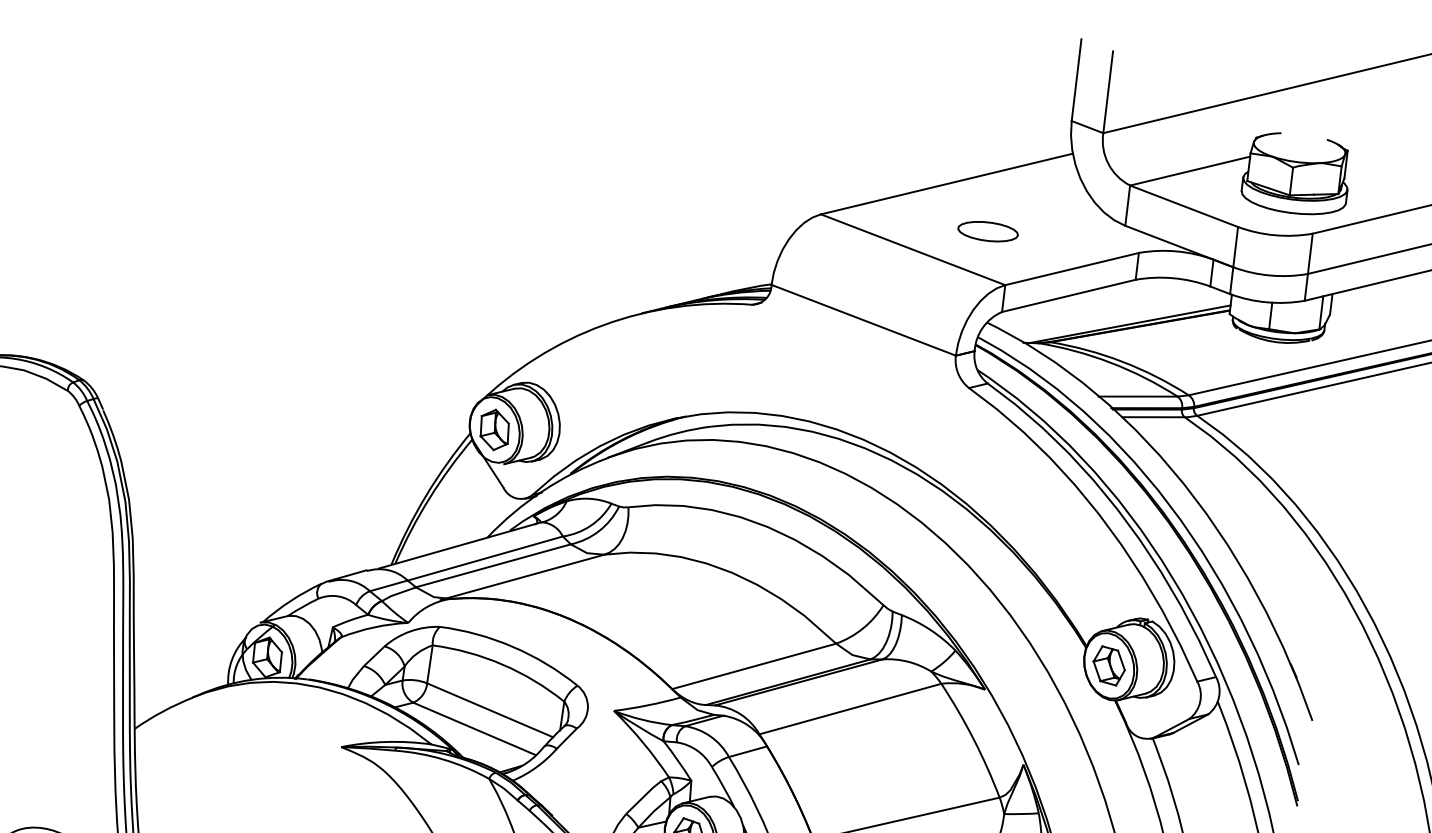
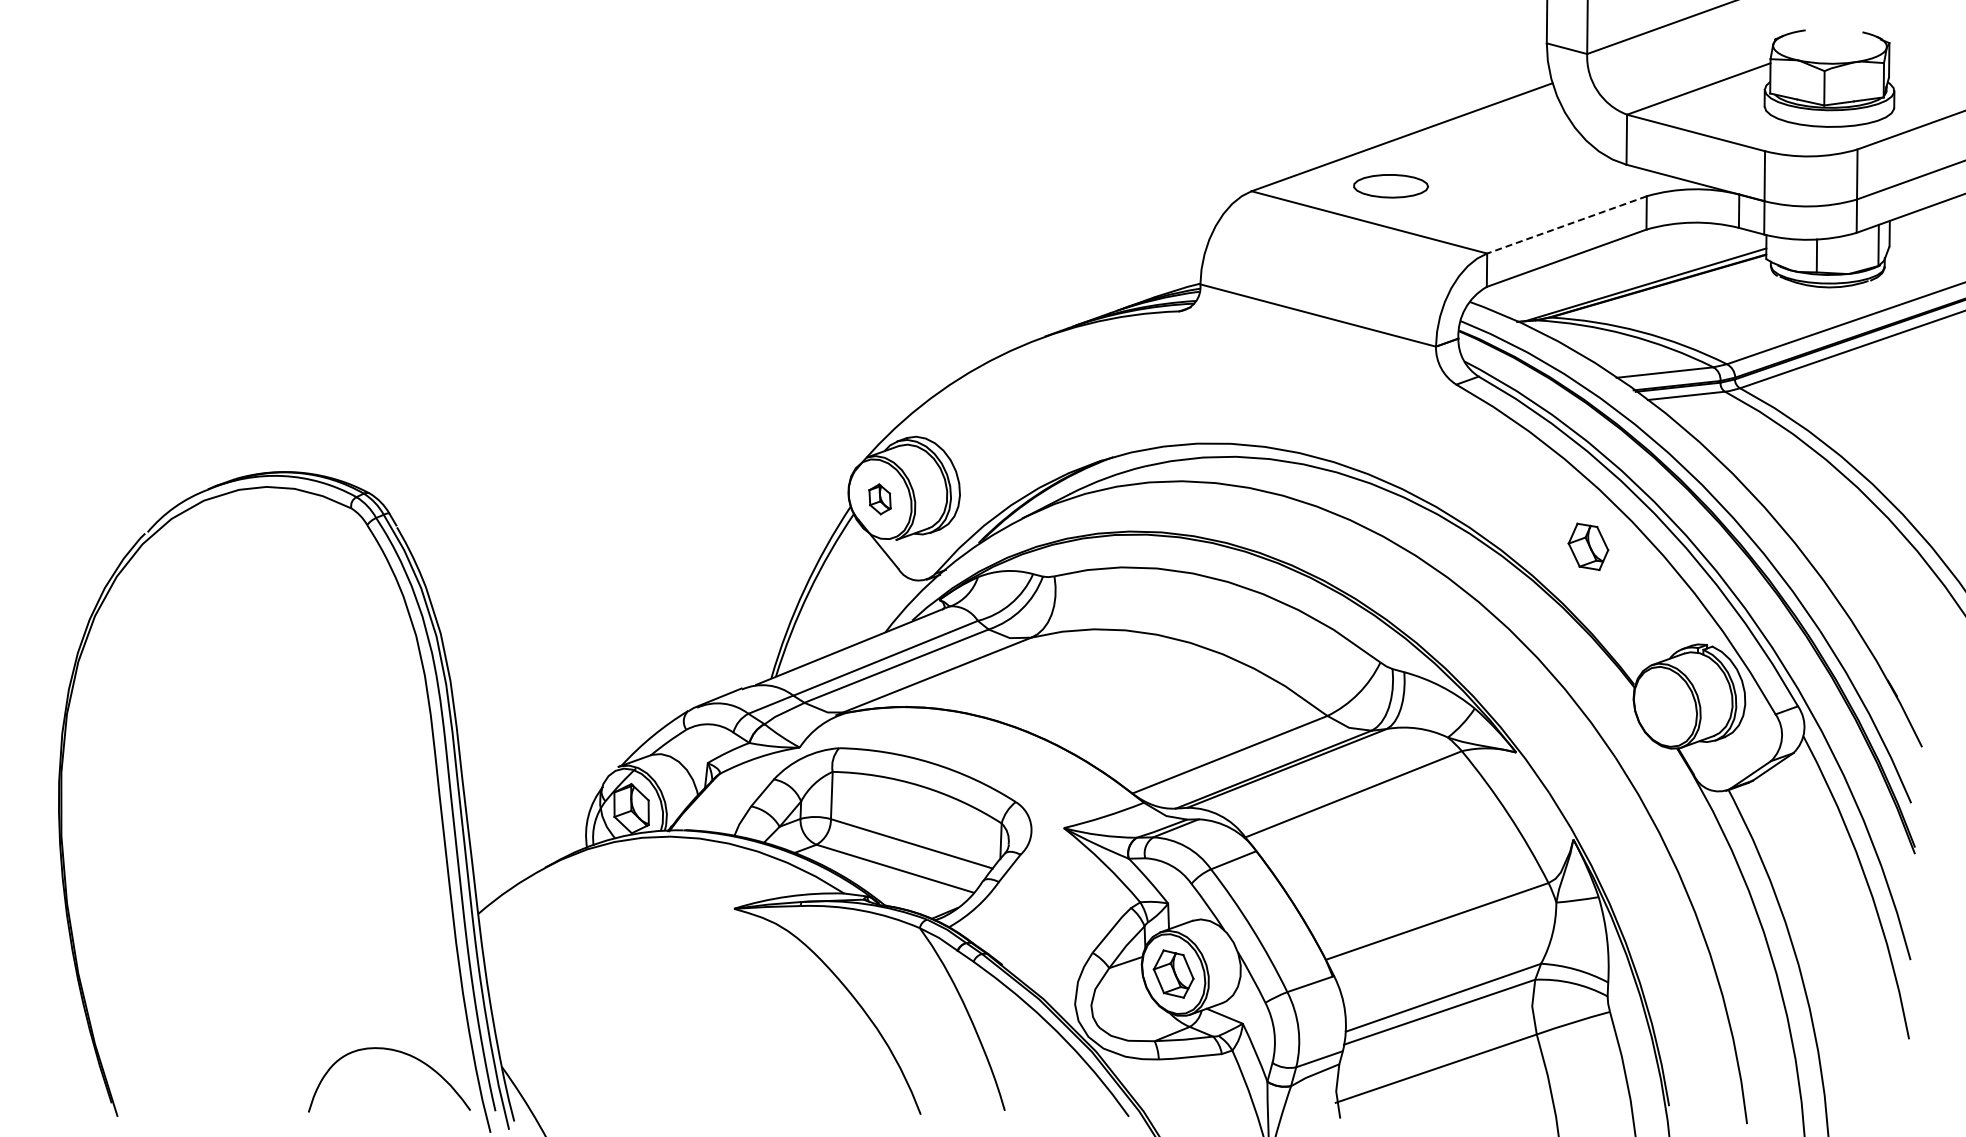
part: (987, 231) -> (1390, 186), moved
line: (1072, 268) -> (1567, 224), solid -> dashed
part: (494, 430) -> (879, 499), size x0.6
part: (1109, 665) -> (1588, 546), moved

